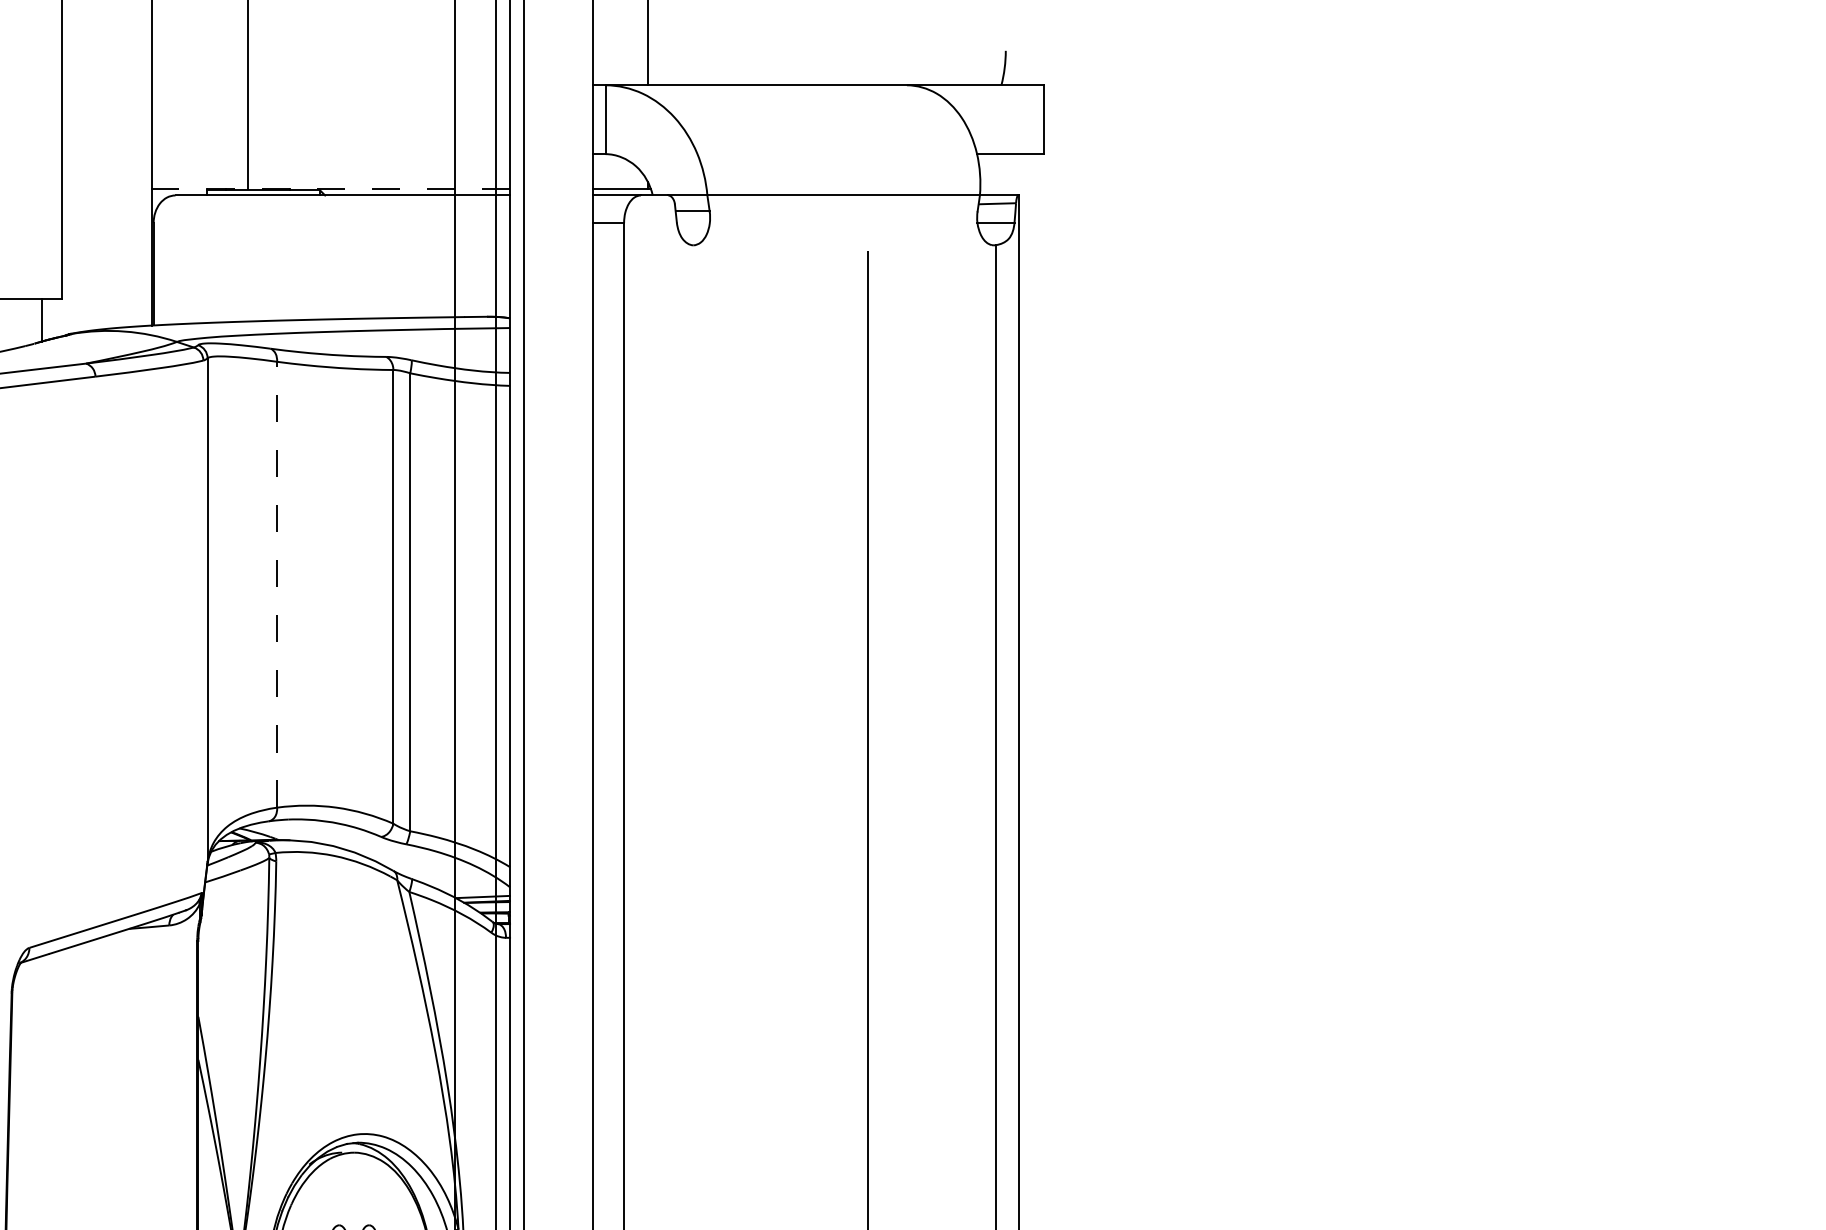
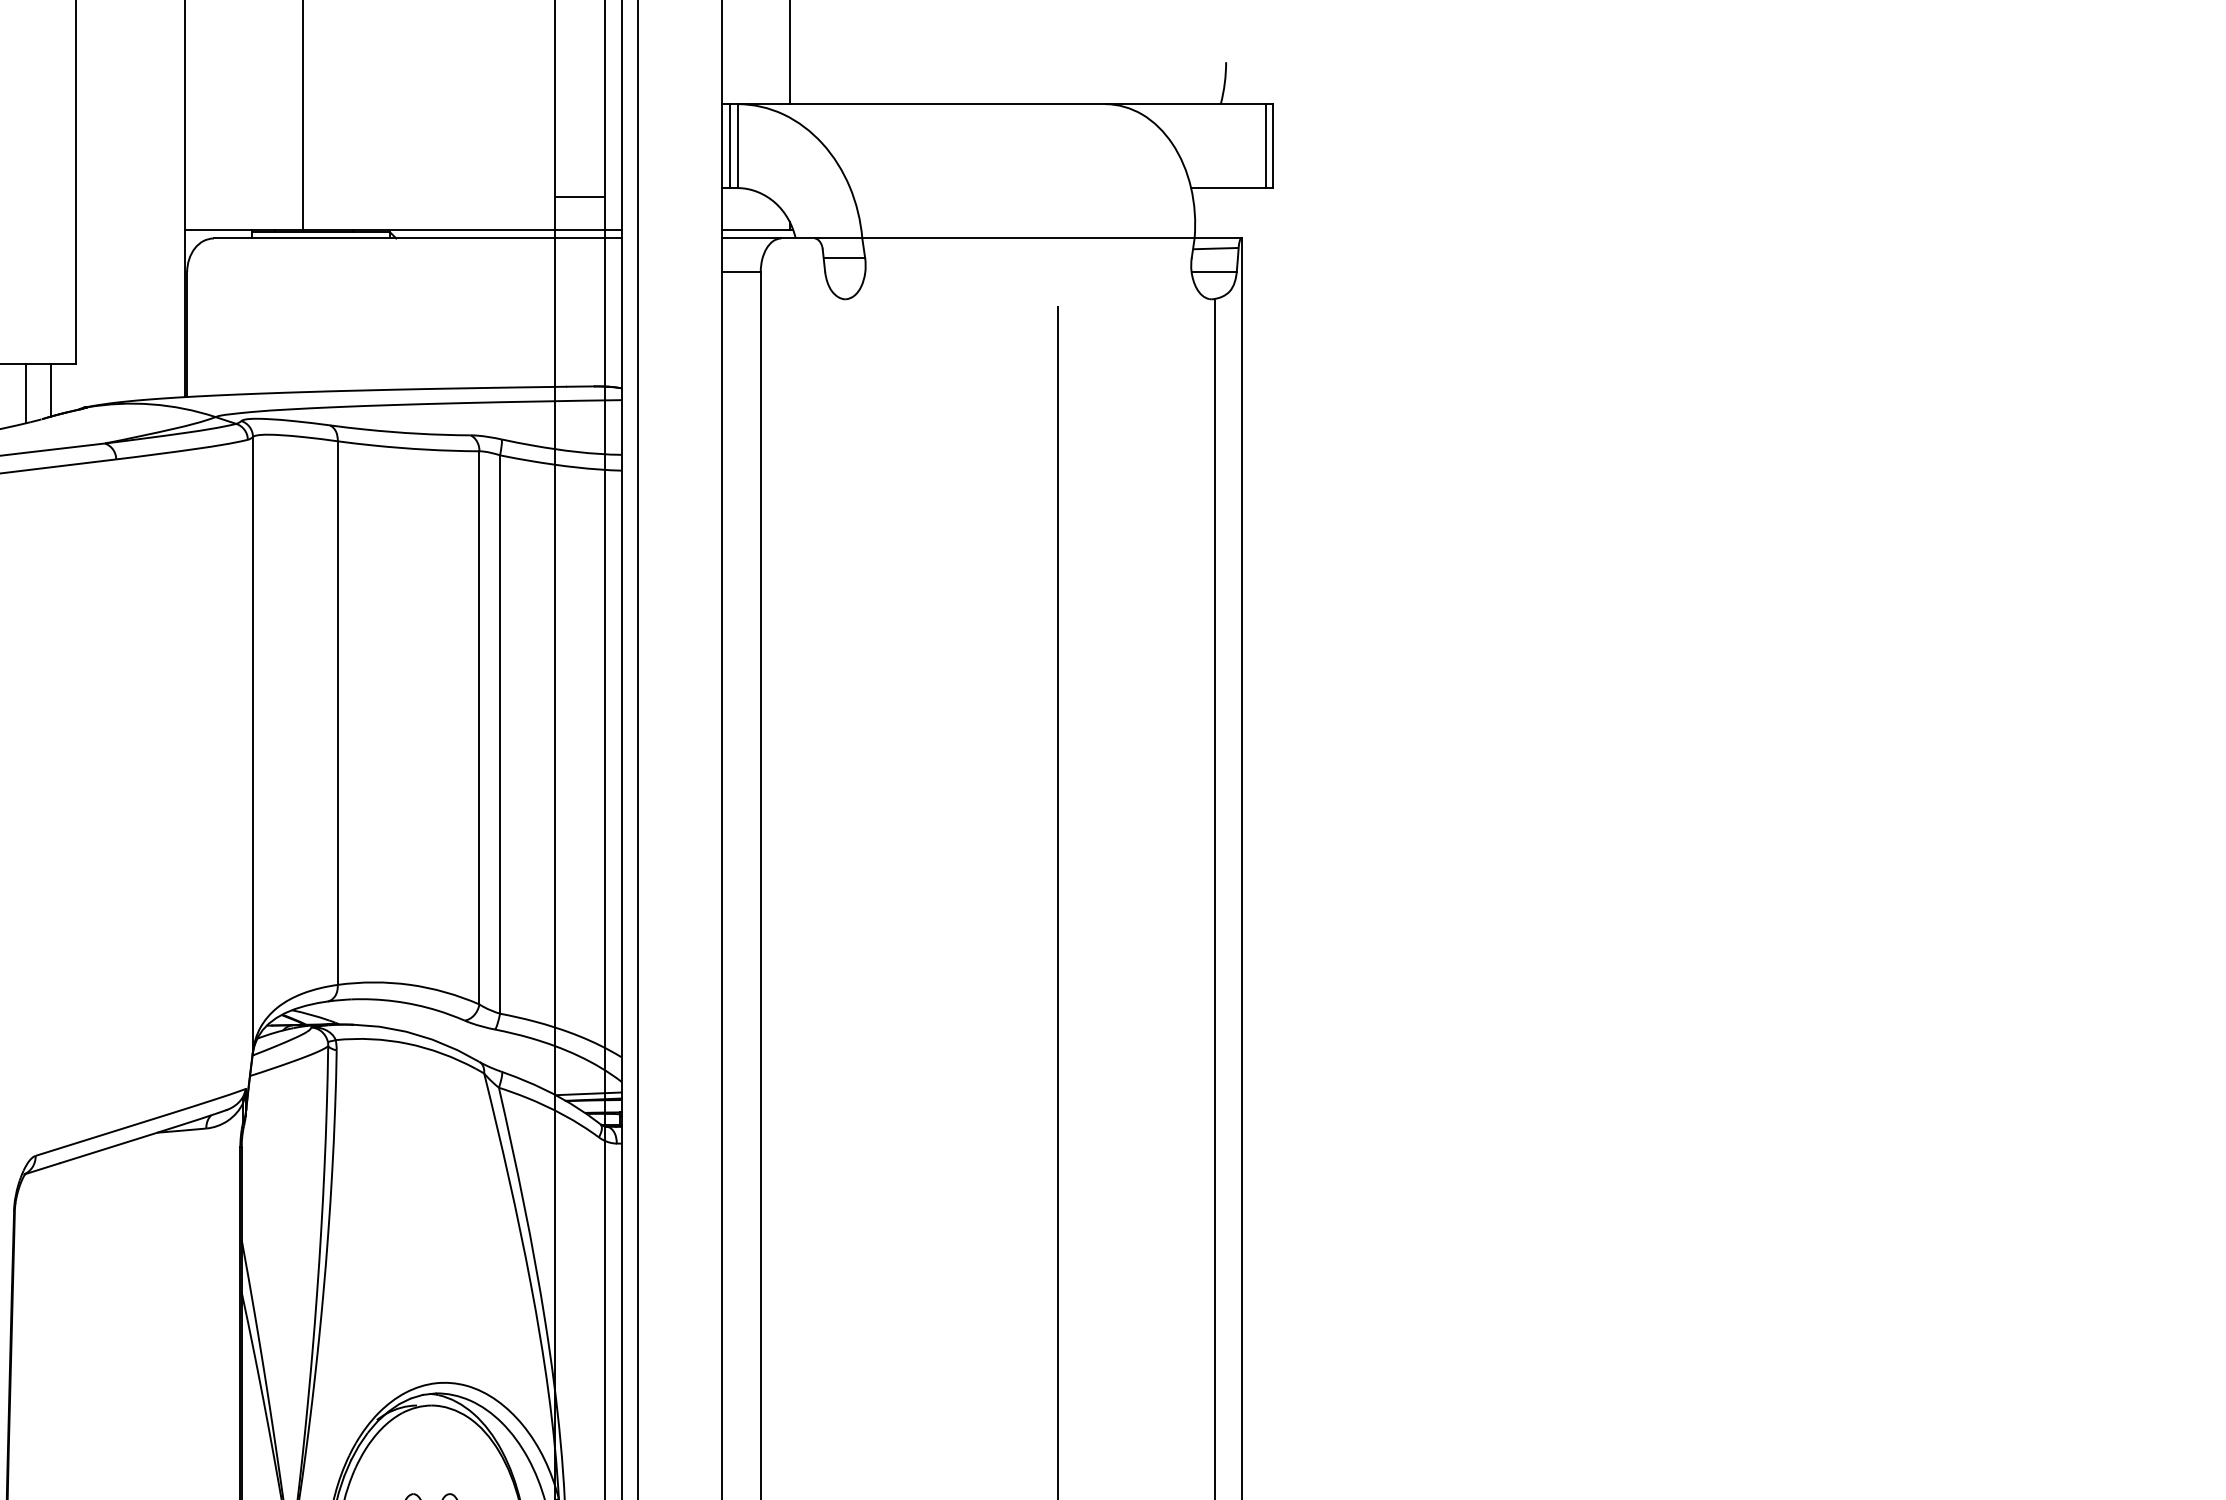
line: (599, 120) -> (730, 146), added
line: (1038, 120) -> (1266, 146), added
line: (475, 161) -> (579, 196), added
line: (331, 188) -> (403, 230), dashed -> solid
line: (21, 322) -> (25, 393), added
line: (276, 585) -> (337, 713), dashed -> solid

